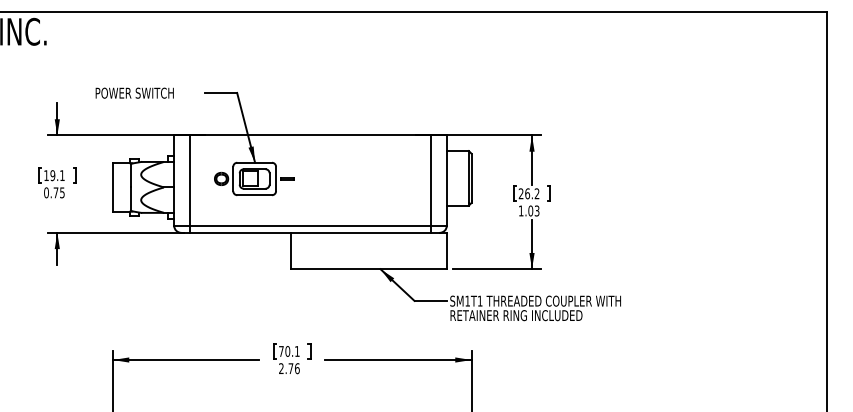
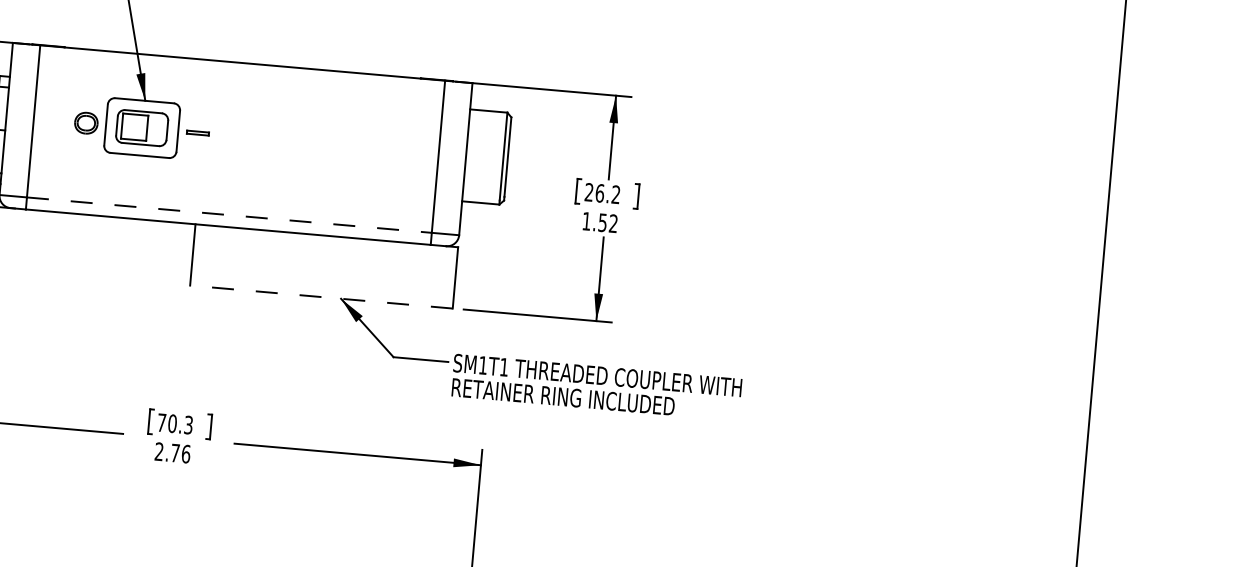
text: (533, 210) -> (607, 222), 1.03 -> 1.52
line: (311, 225) -> (231, 214), solid -> dashed
line: (368, 269) -> (320, 297), solid -> dashed
text: (297, 351) -> (188, 425), 70.1 -> 70.3

